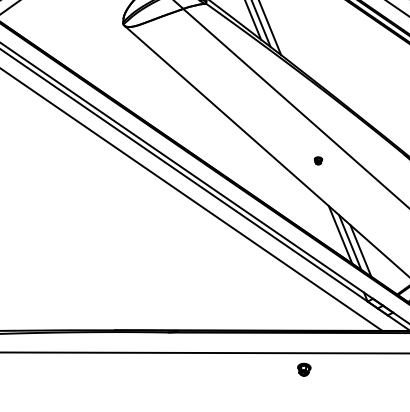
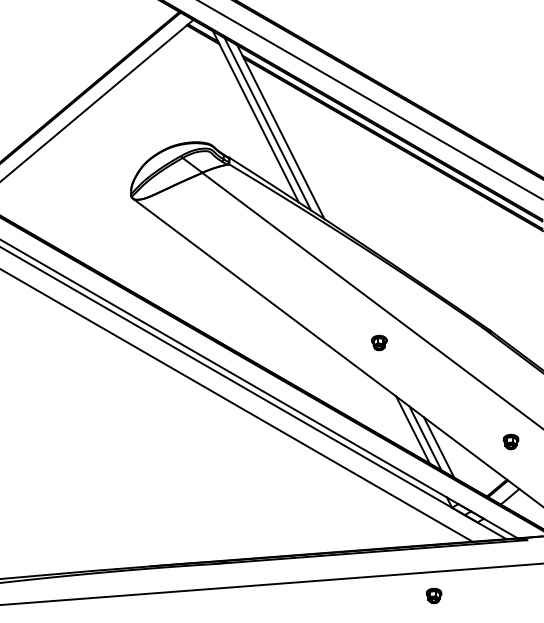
part: (318, 160) -> (379, 342), size x1.67
part: (303, 369) -> (433, 595), moved

